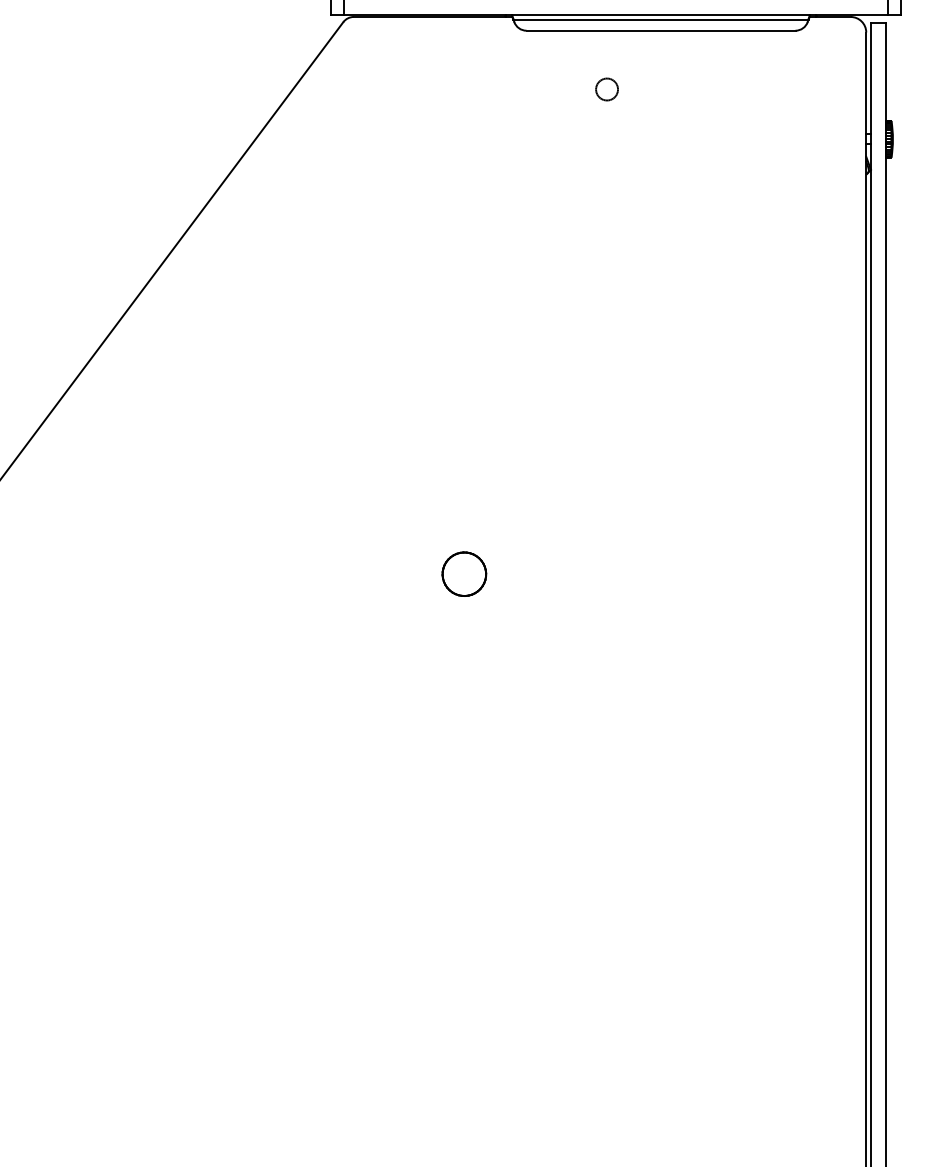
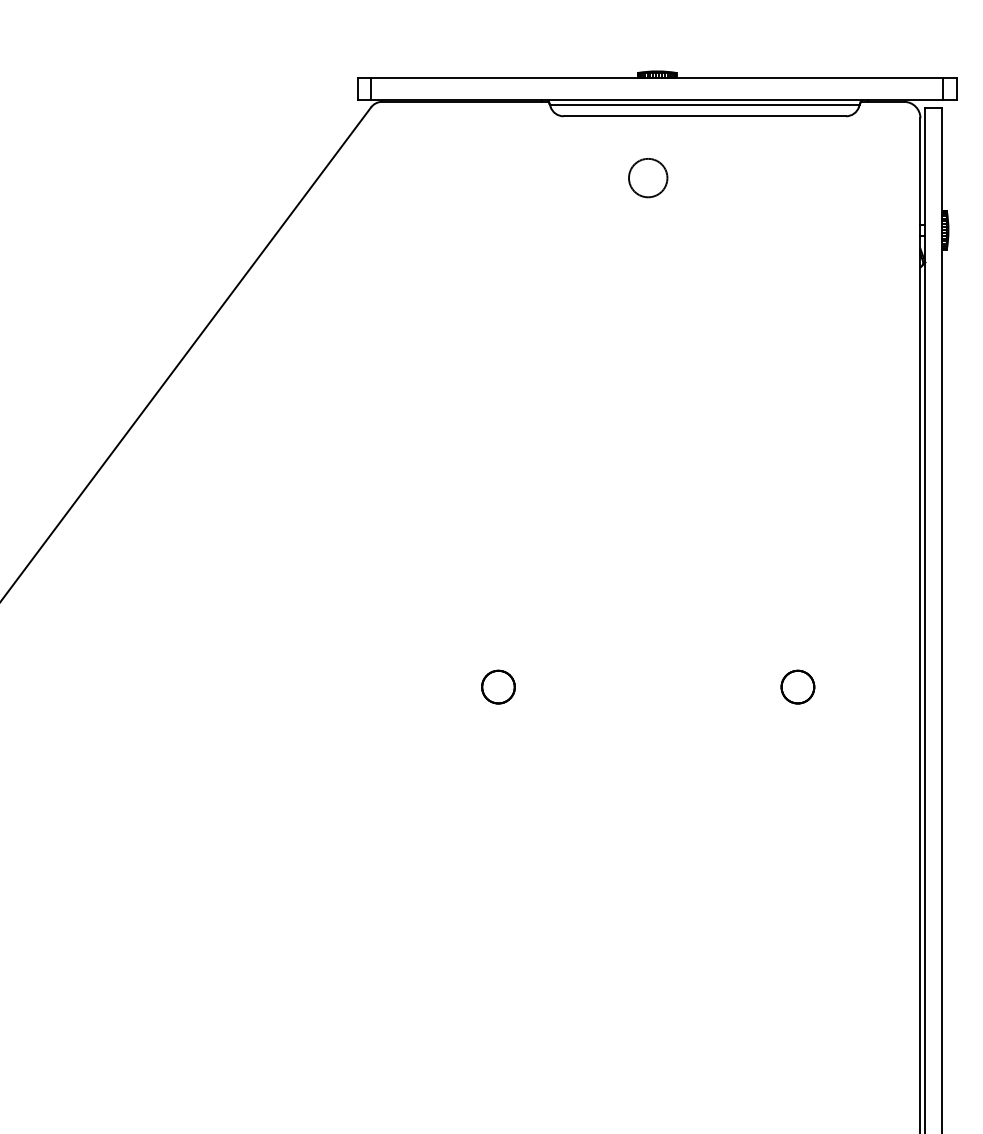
part: (606, 89) -> (647, 178), size x1.67
part: (464, 573) -> (498, 686), size x0.71
part: (749, 573) -> (797, 686), added

